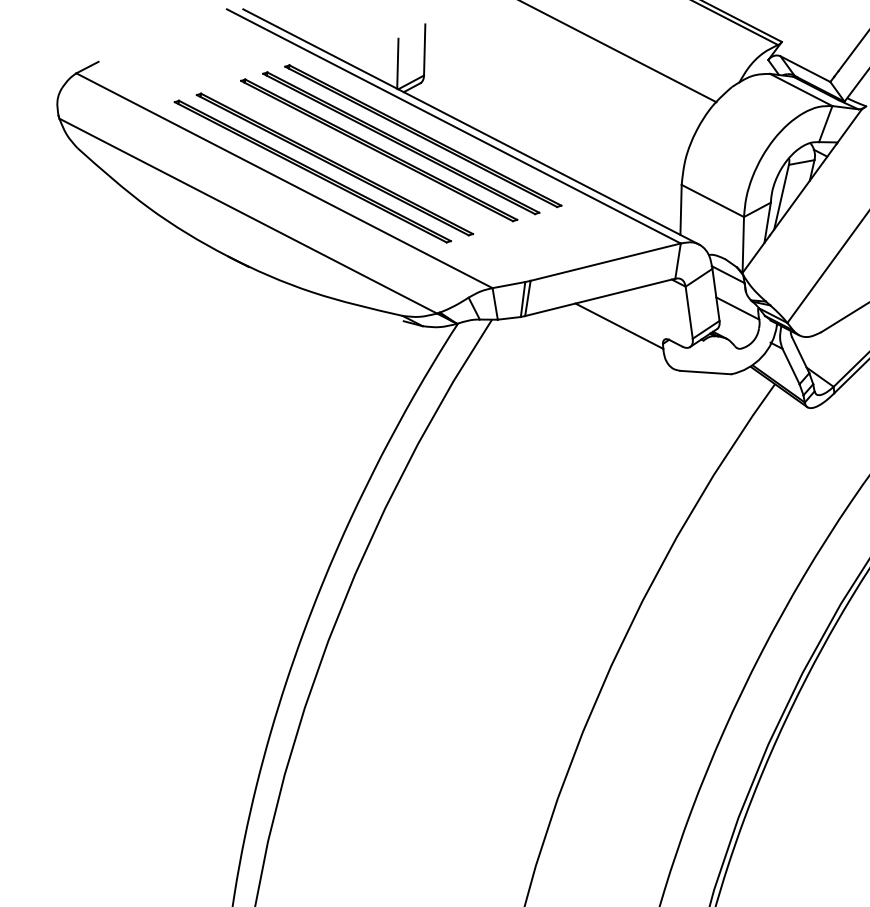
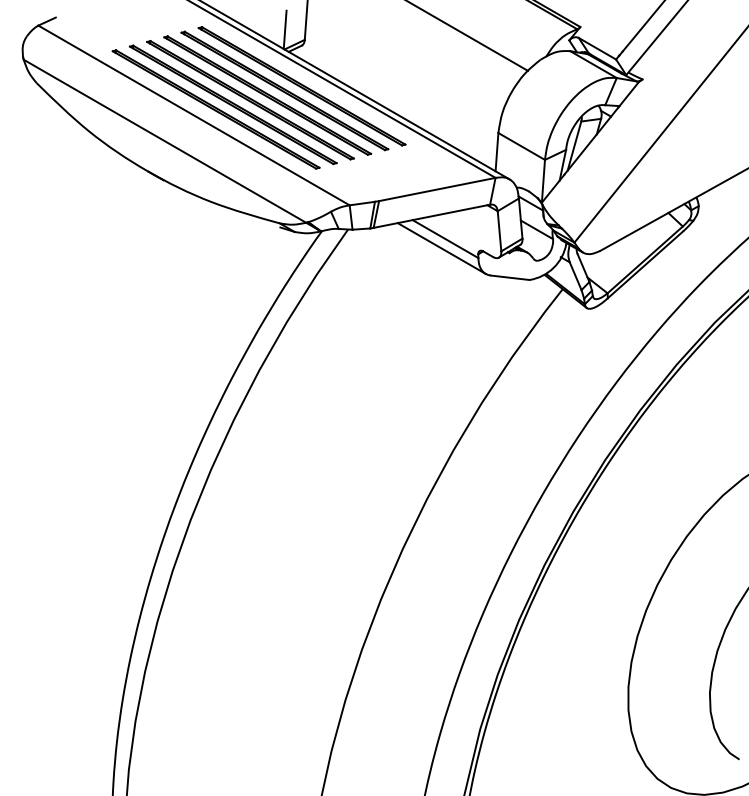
part: (357, 157) -> (250, 100), added
line: (614, 338) -> (441, 248), added

